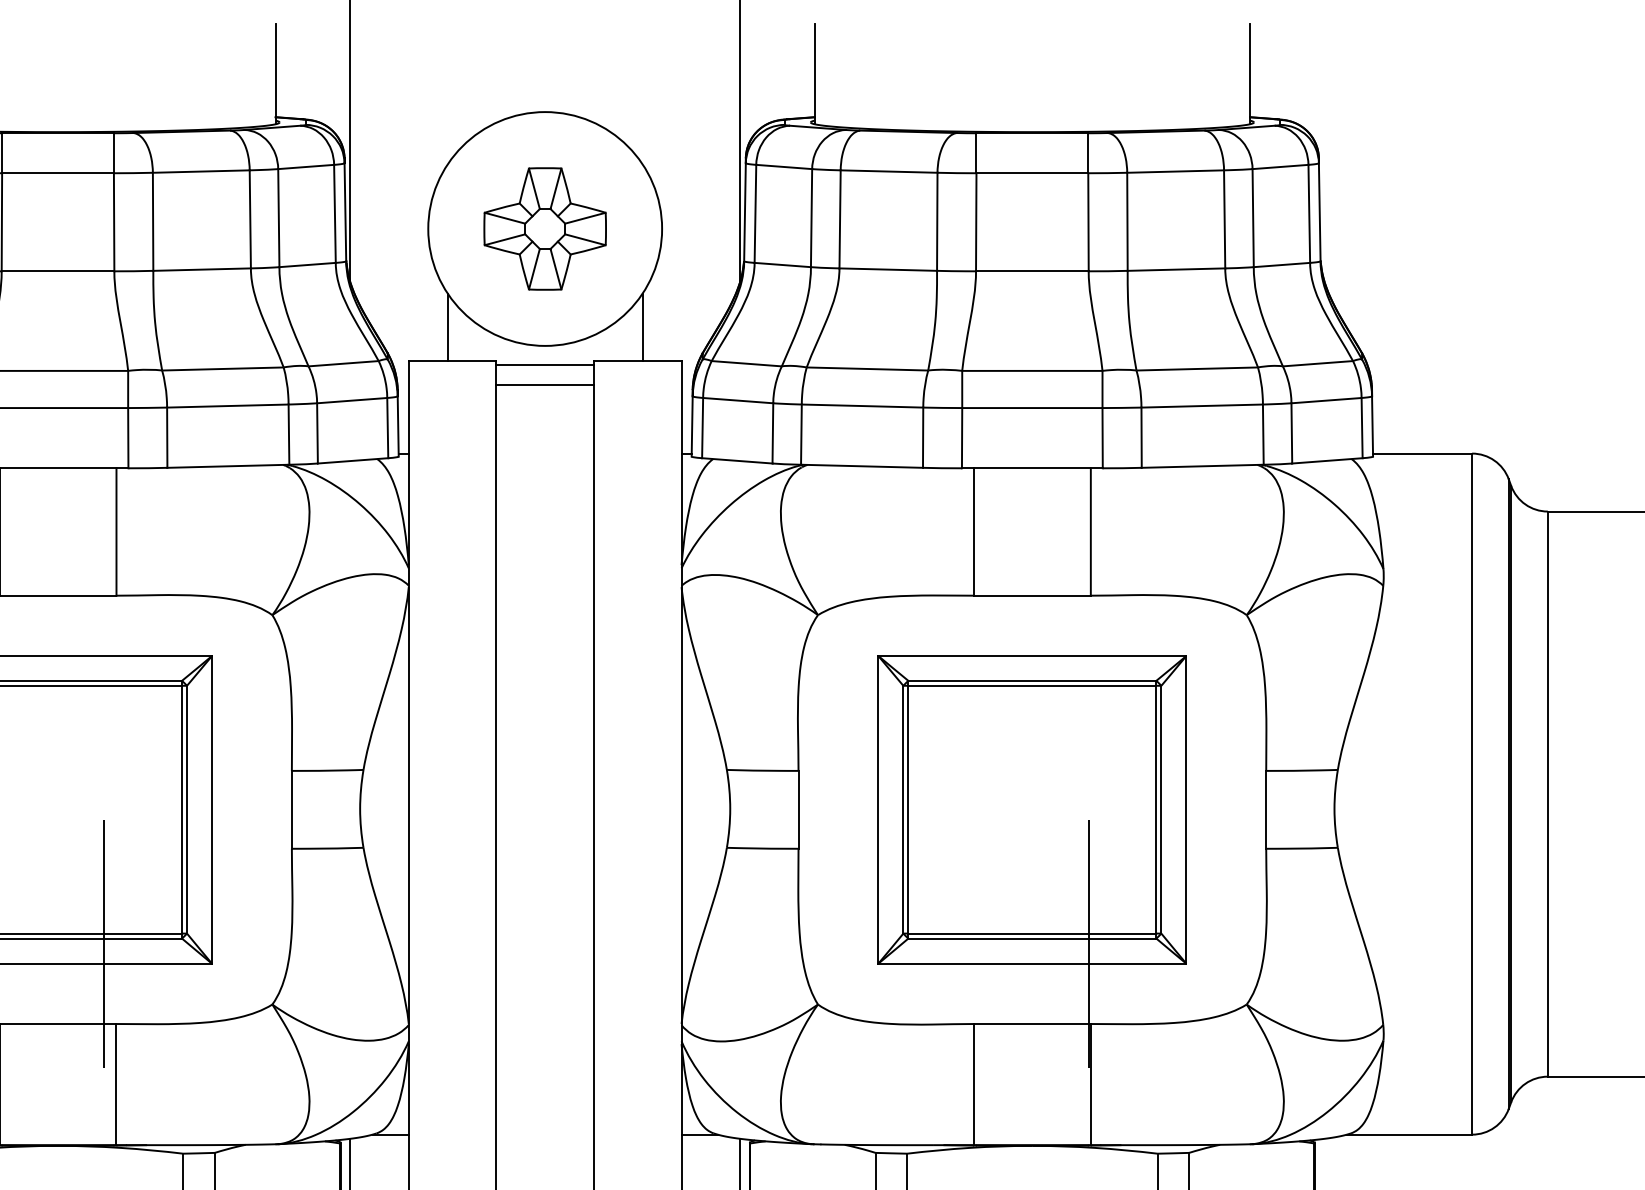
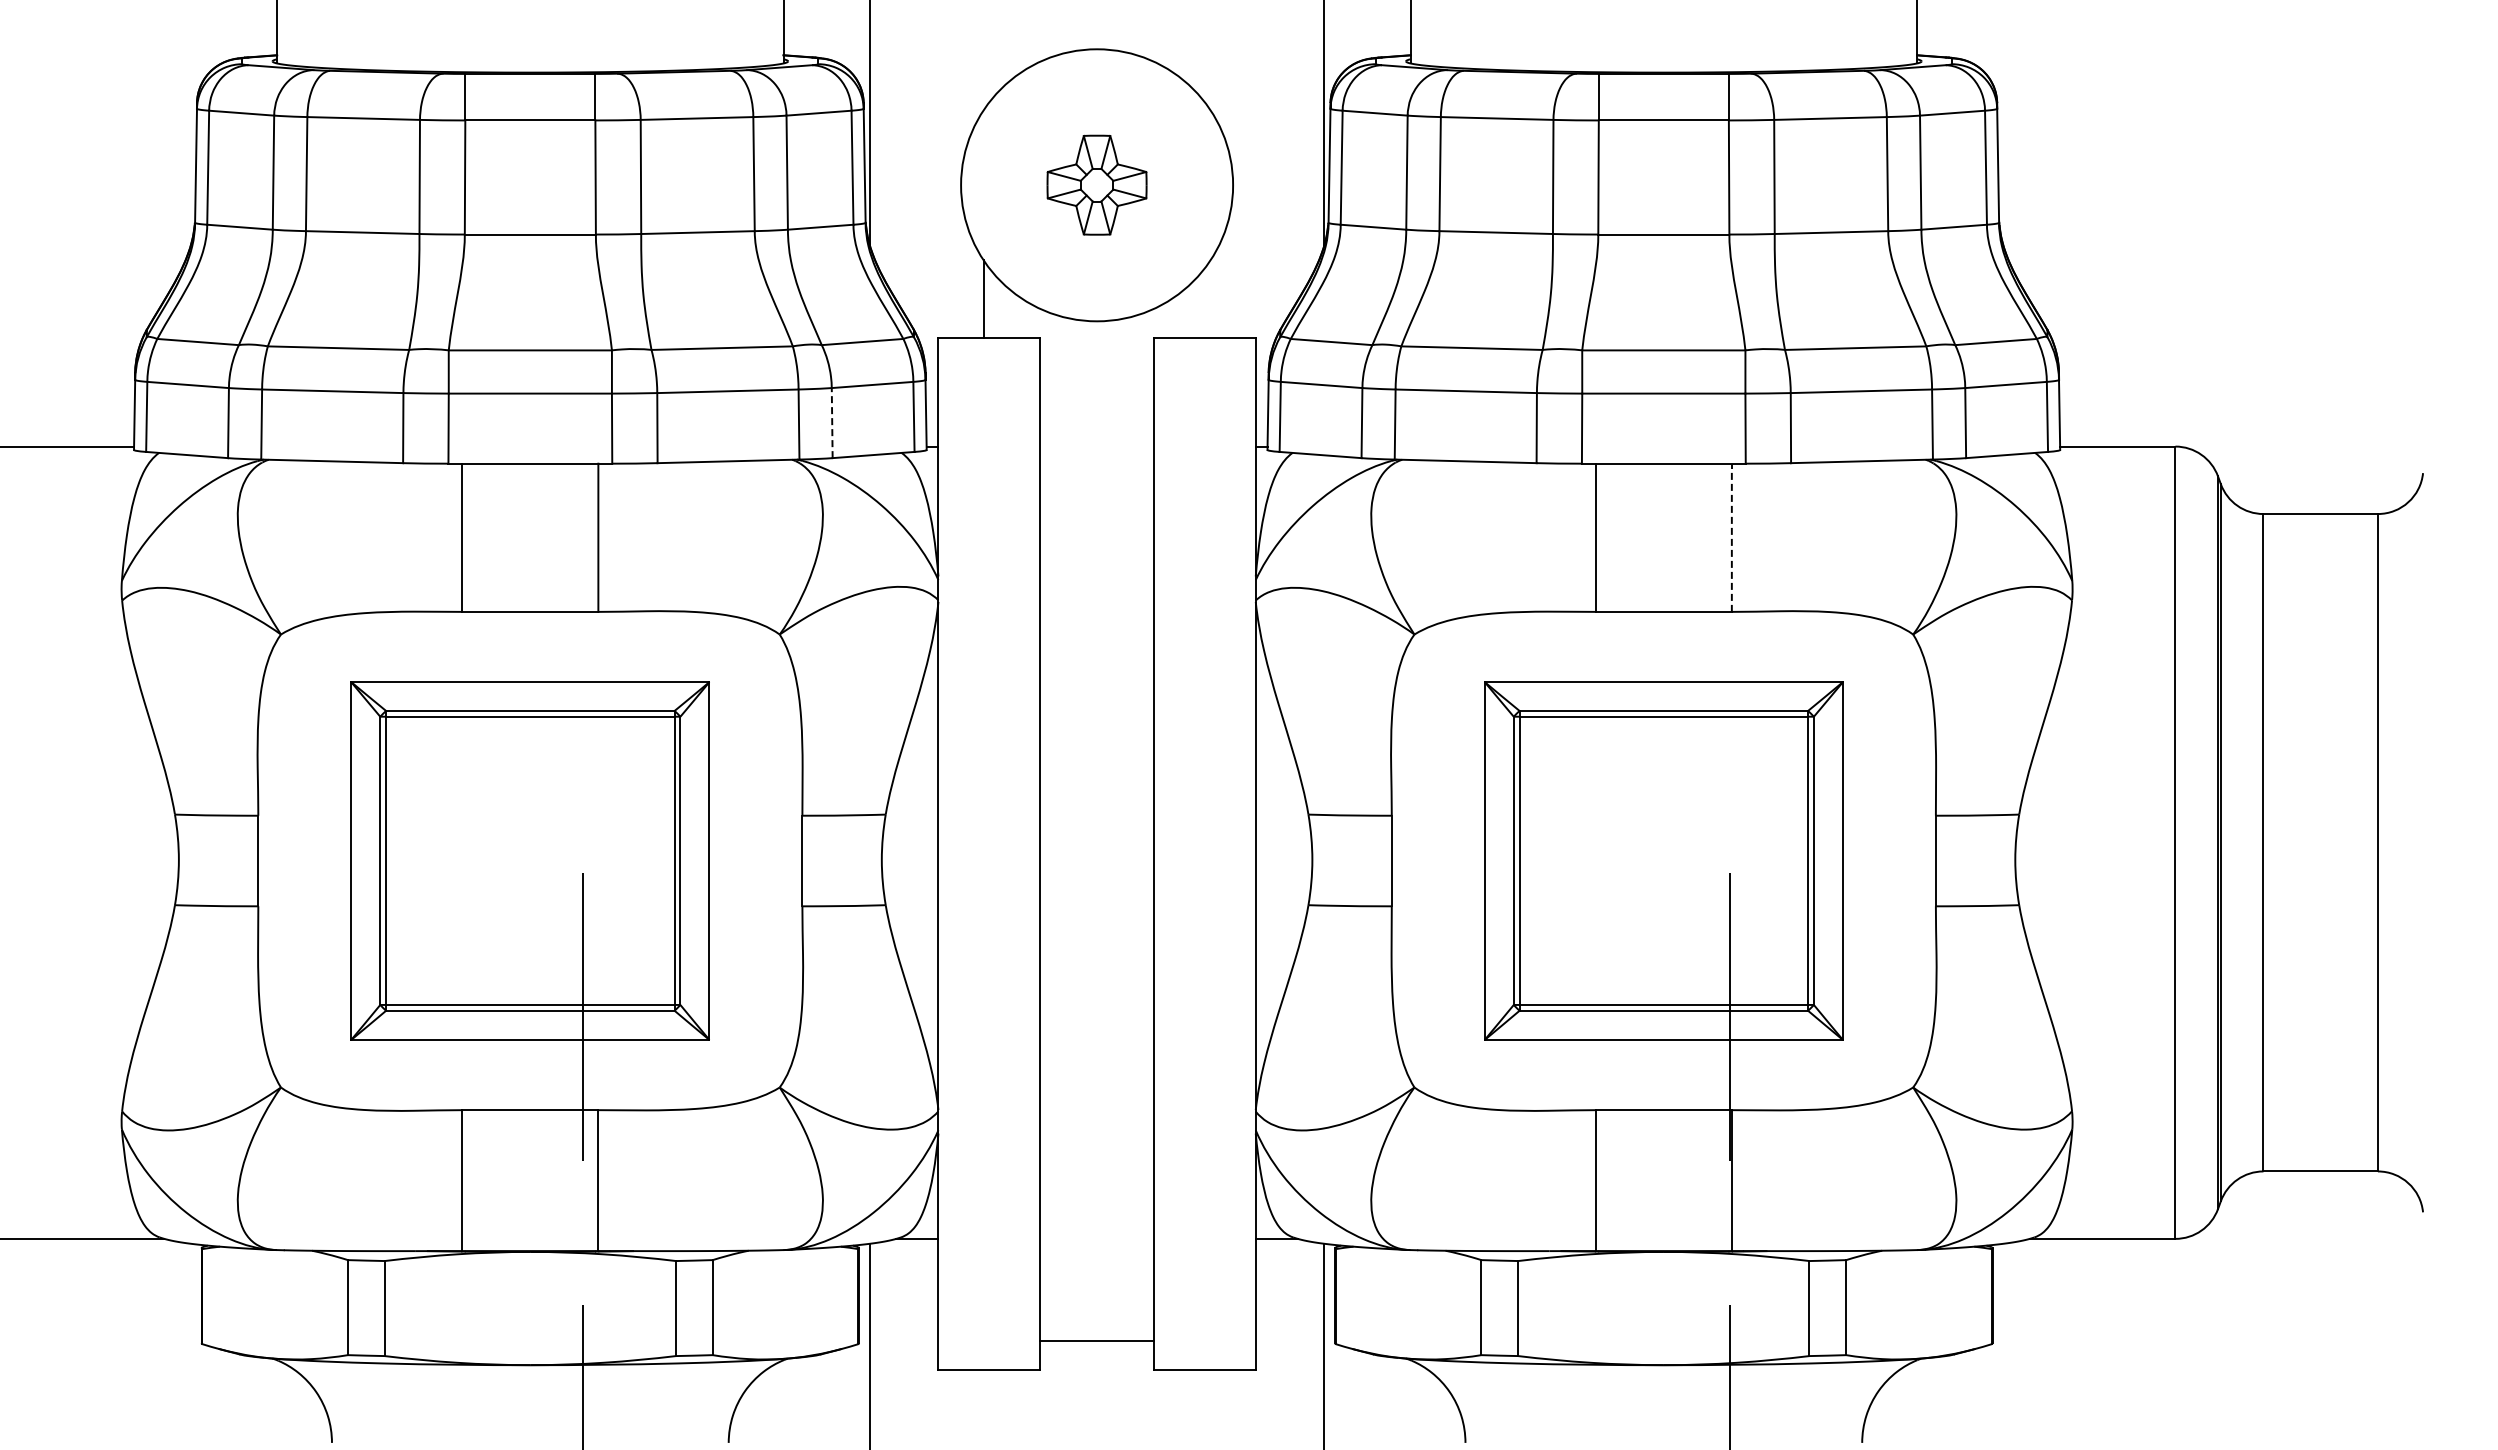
part: (544, 228) -> (1096, 184), size x0.7
line: (642, 327) -> (1210, 299), removed
line: (544, 365) -> (1096, 344), removed
line: (544, 384) -> (1096, 366), removed
line: (317, 432) -> (832, 422), solid -> dashed
line: (1090, 531) -> (1731, 537), solid -> dashed

